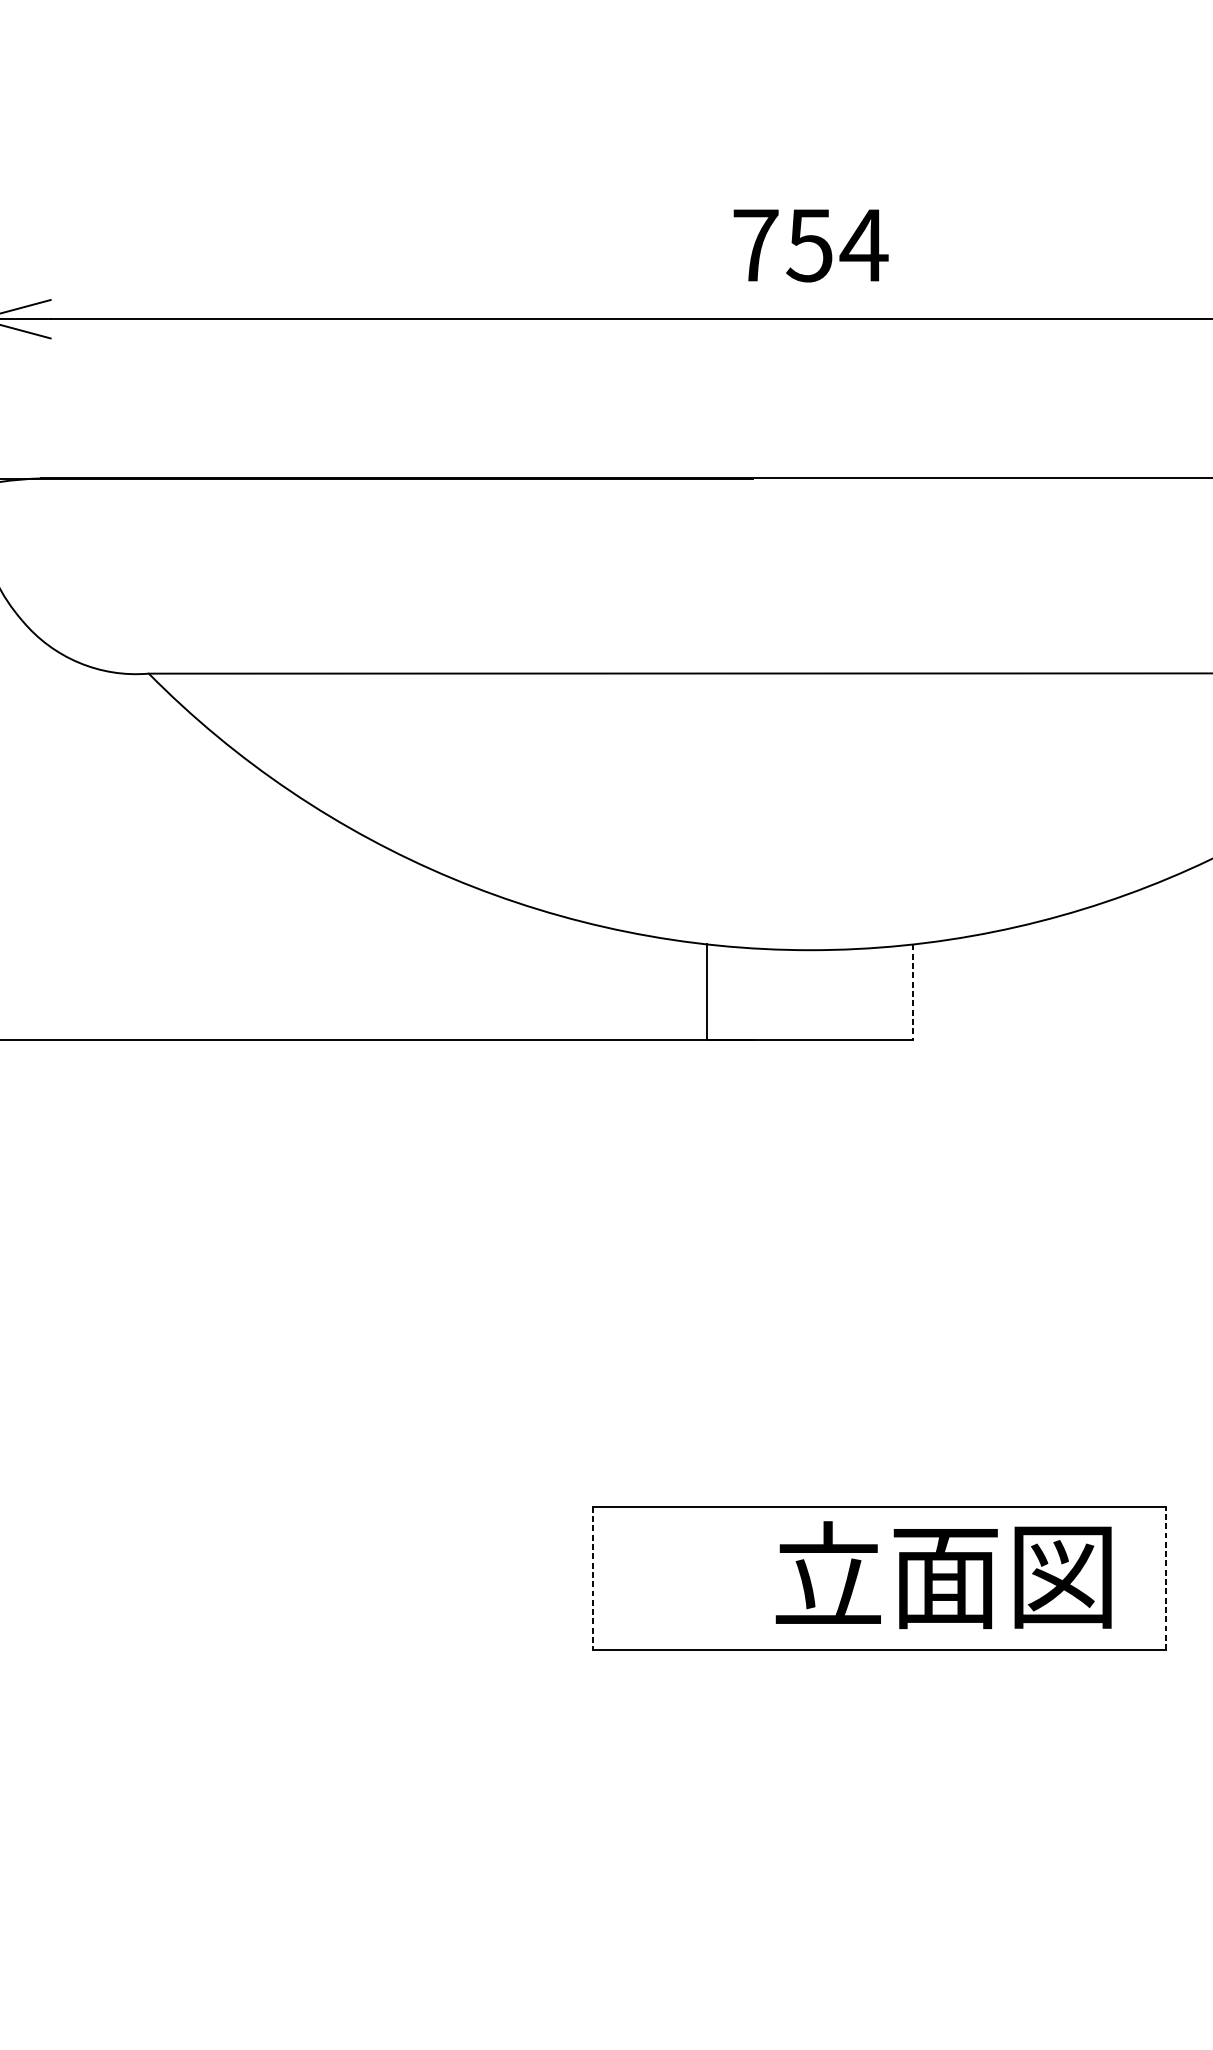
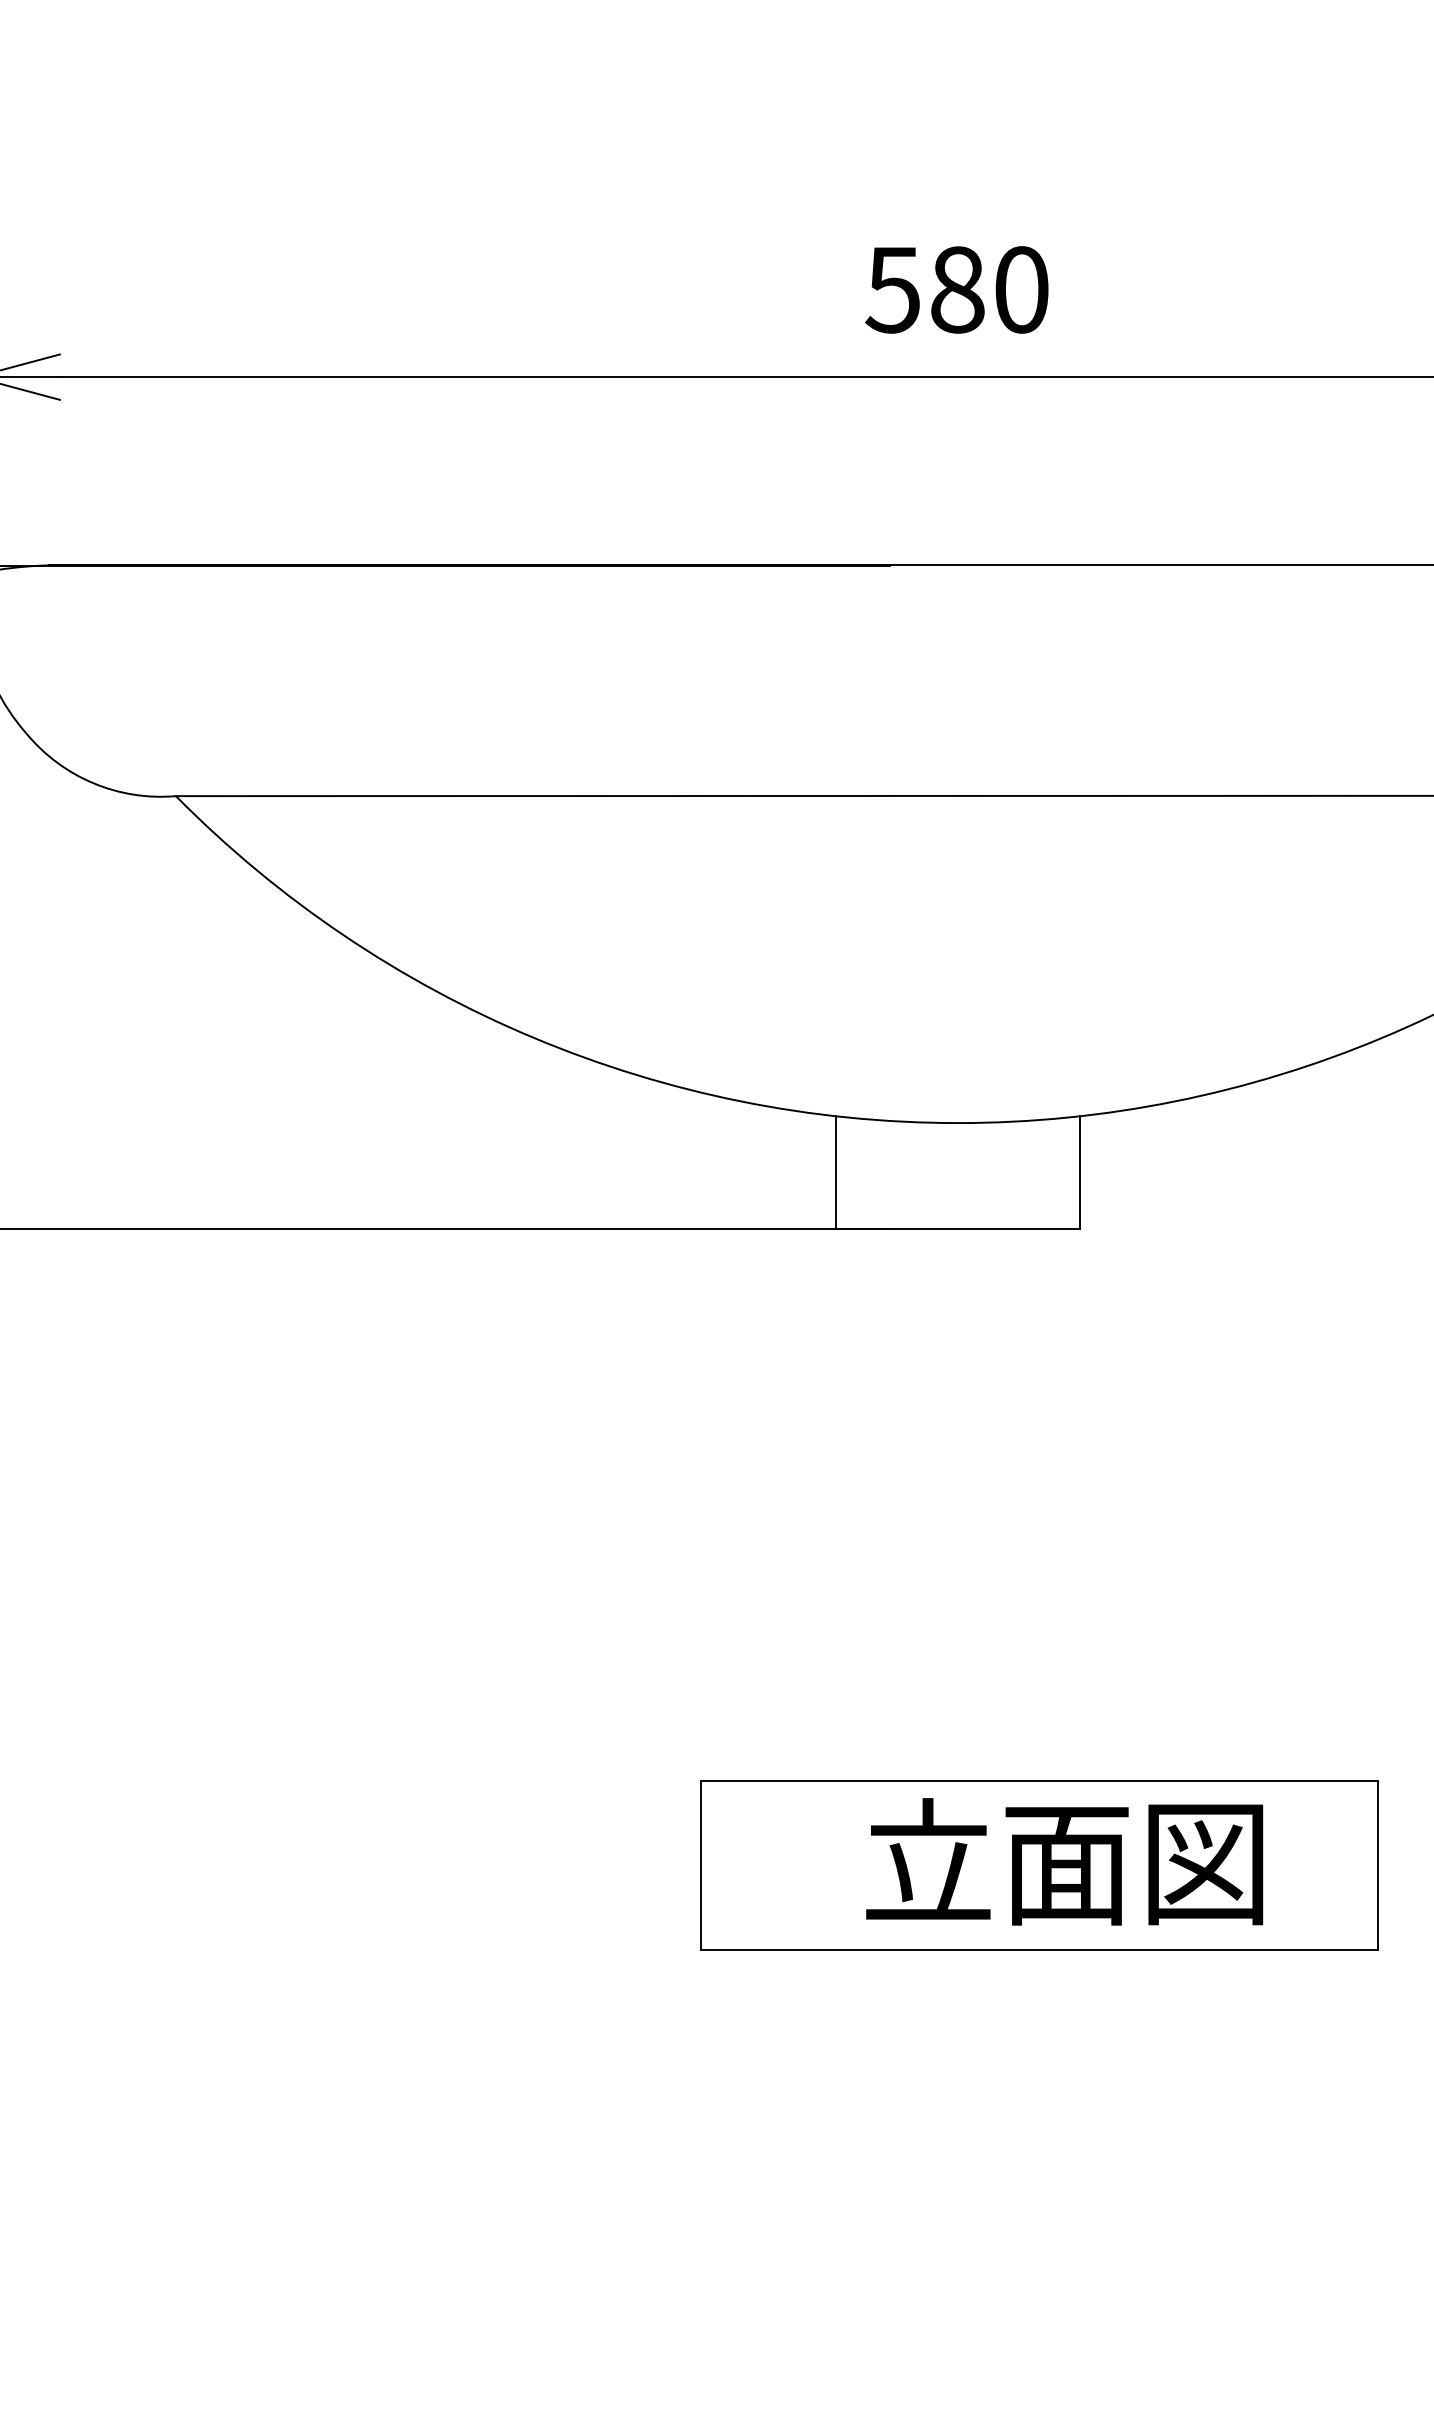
text: (809, 245) -> (957, 289), 754 -> 580
line: (913, 992) -> (1079, 1172), dashed -> solid
text: (943, 1574) -> (1064, 1861), moved
line: (592, 1578) -> (700, 1865), dashed -> solid
line: (1166, 1578) -> (1378, 1865), dashed -> solid

